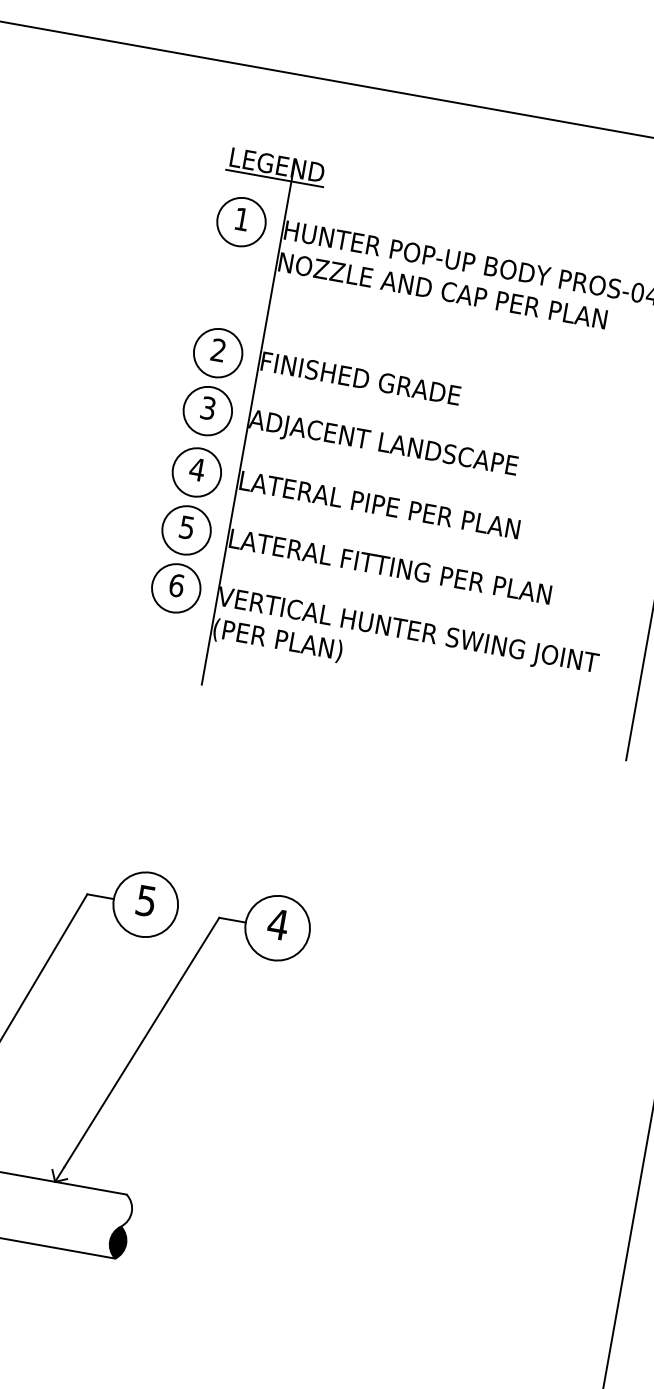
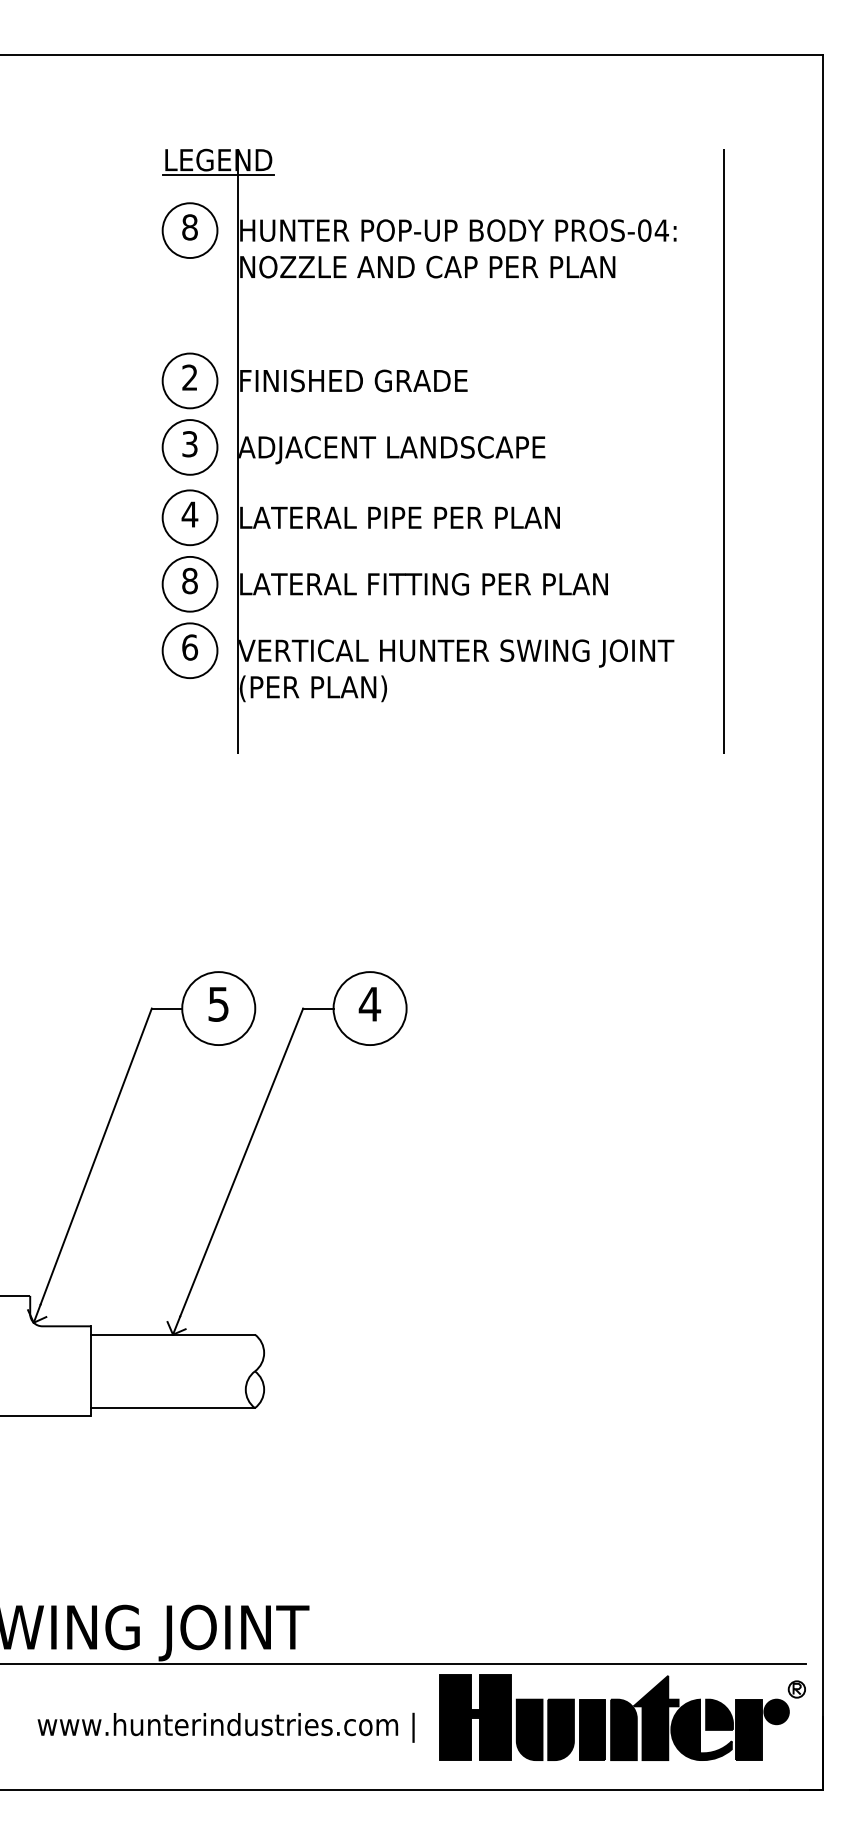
text: (241, 219) -> (189, 227), 1 -> 8
text: (186, 527) -> (189, 580), 5 -> 8
fill: (117, 1242) -> (254, 1389), removed

